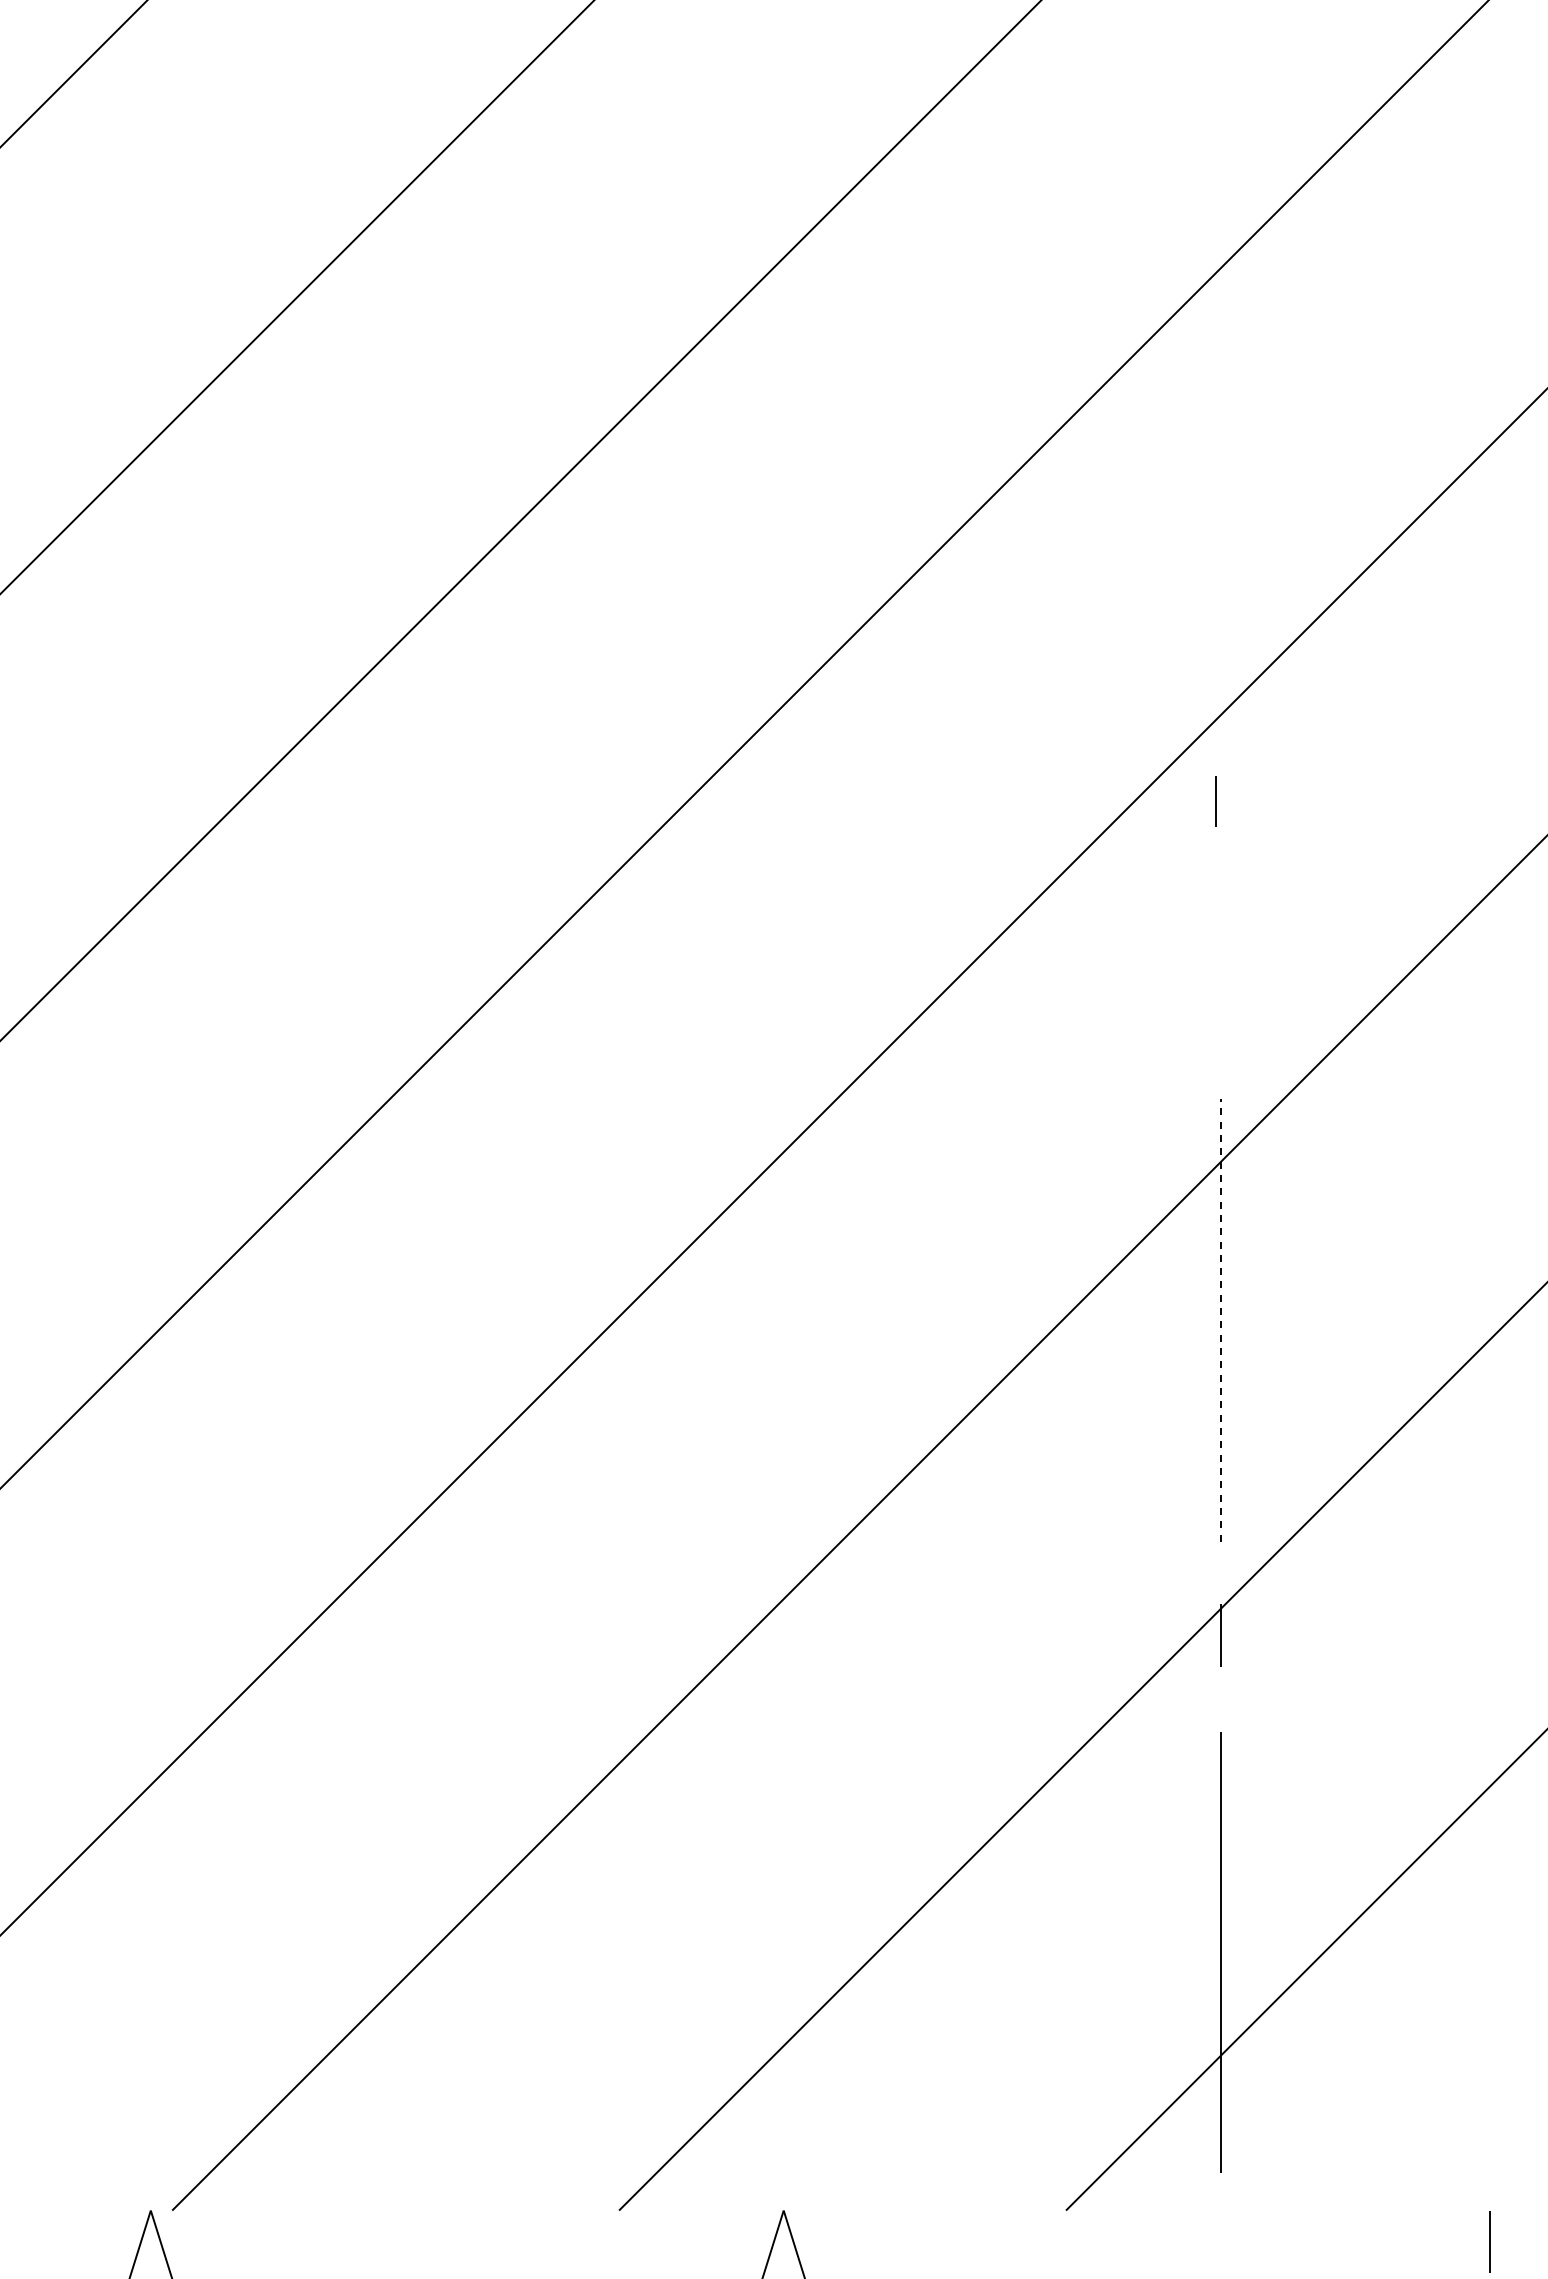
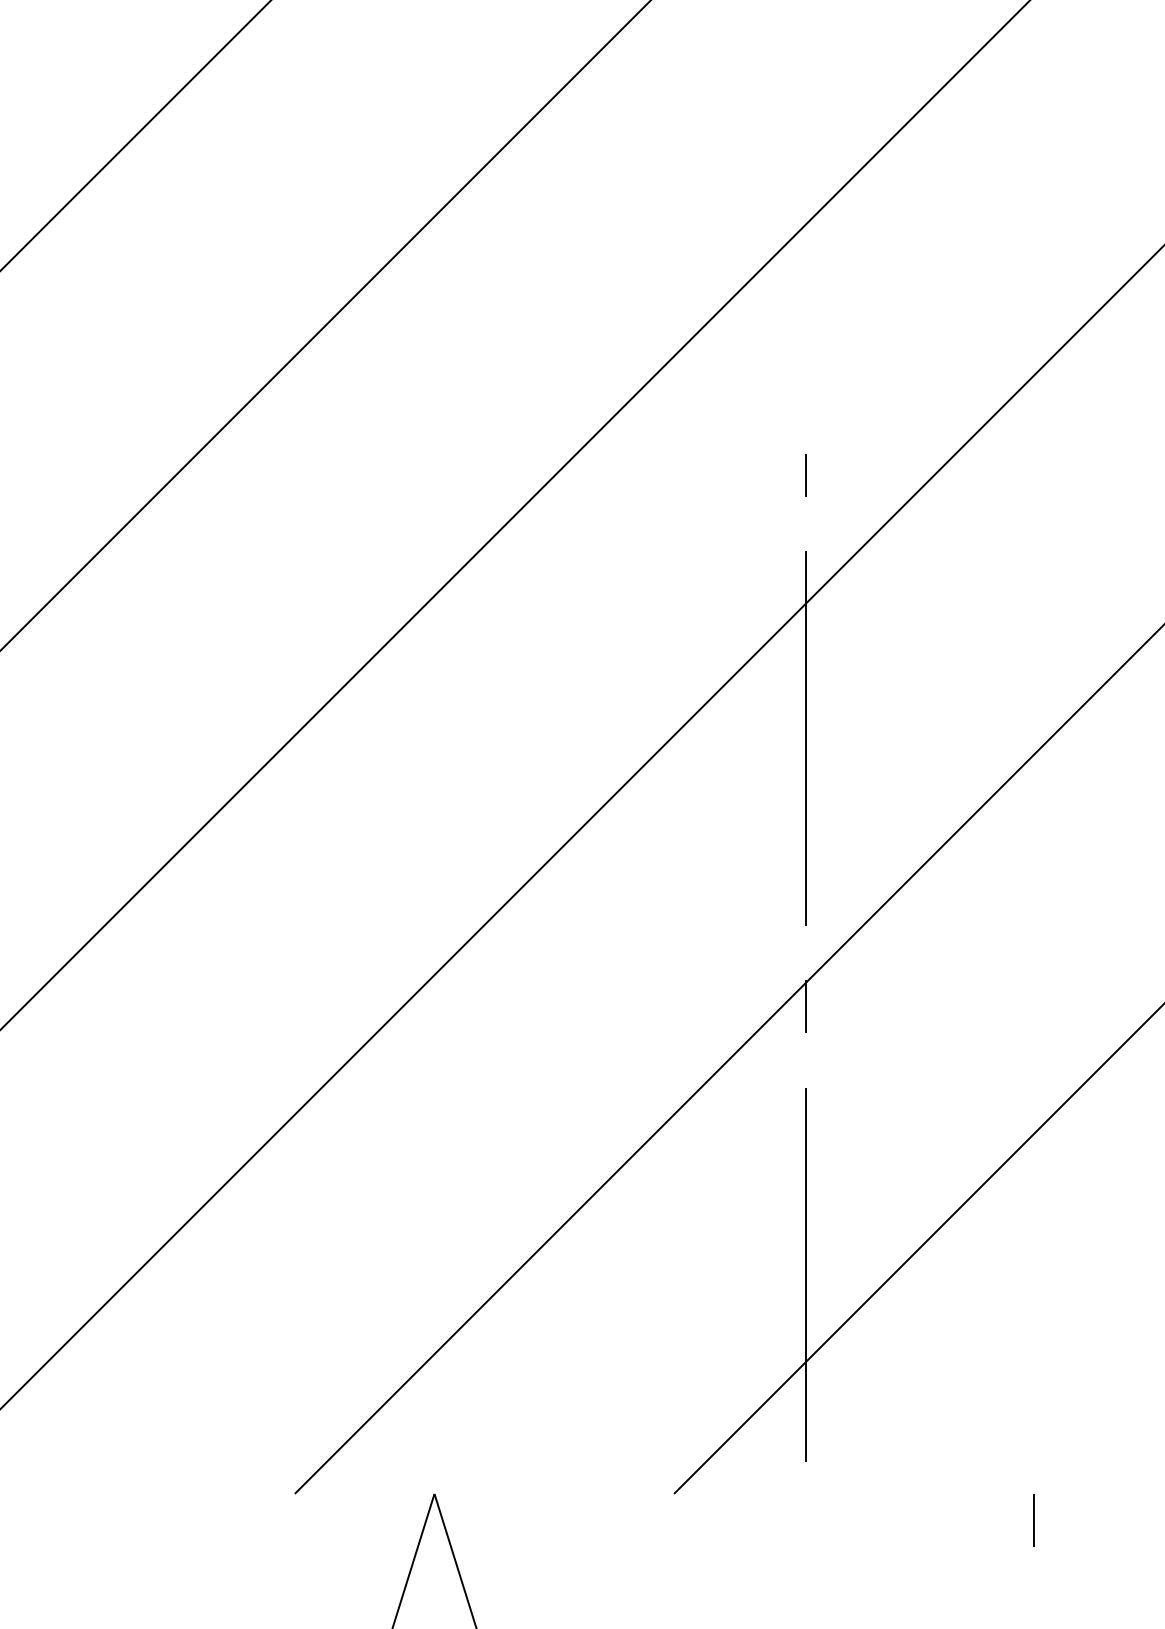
line: (1215, 801) -> (805, 475), moved
line: (1221, 1319) -> (805, 737), dashed -> solid

